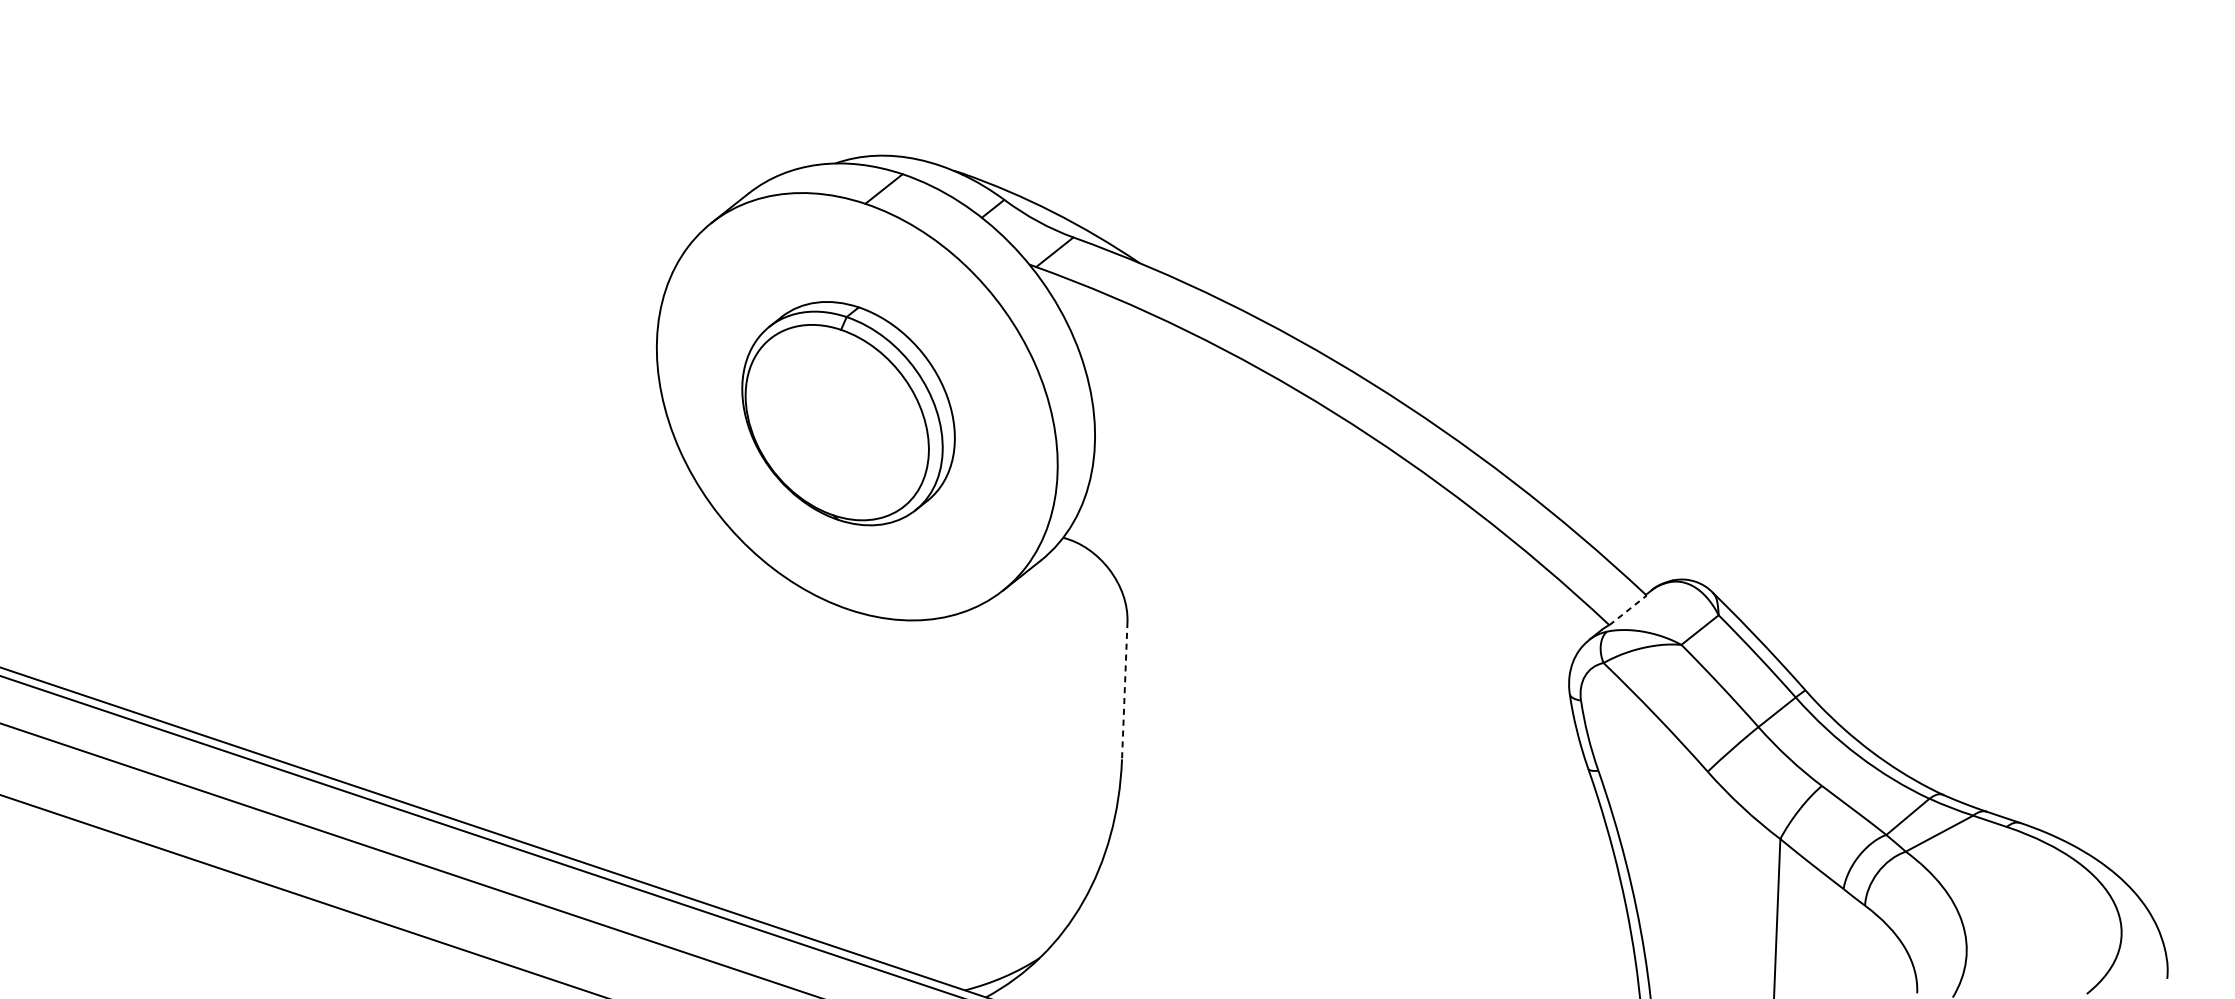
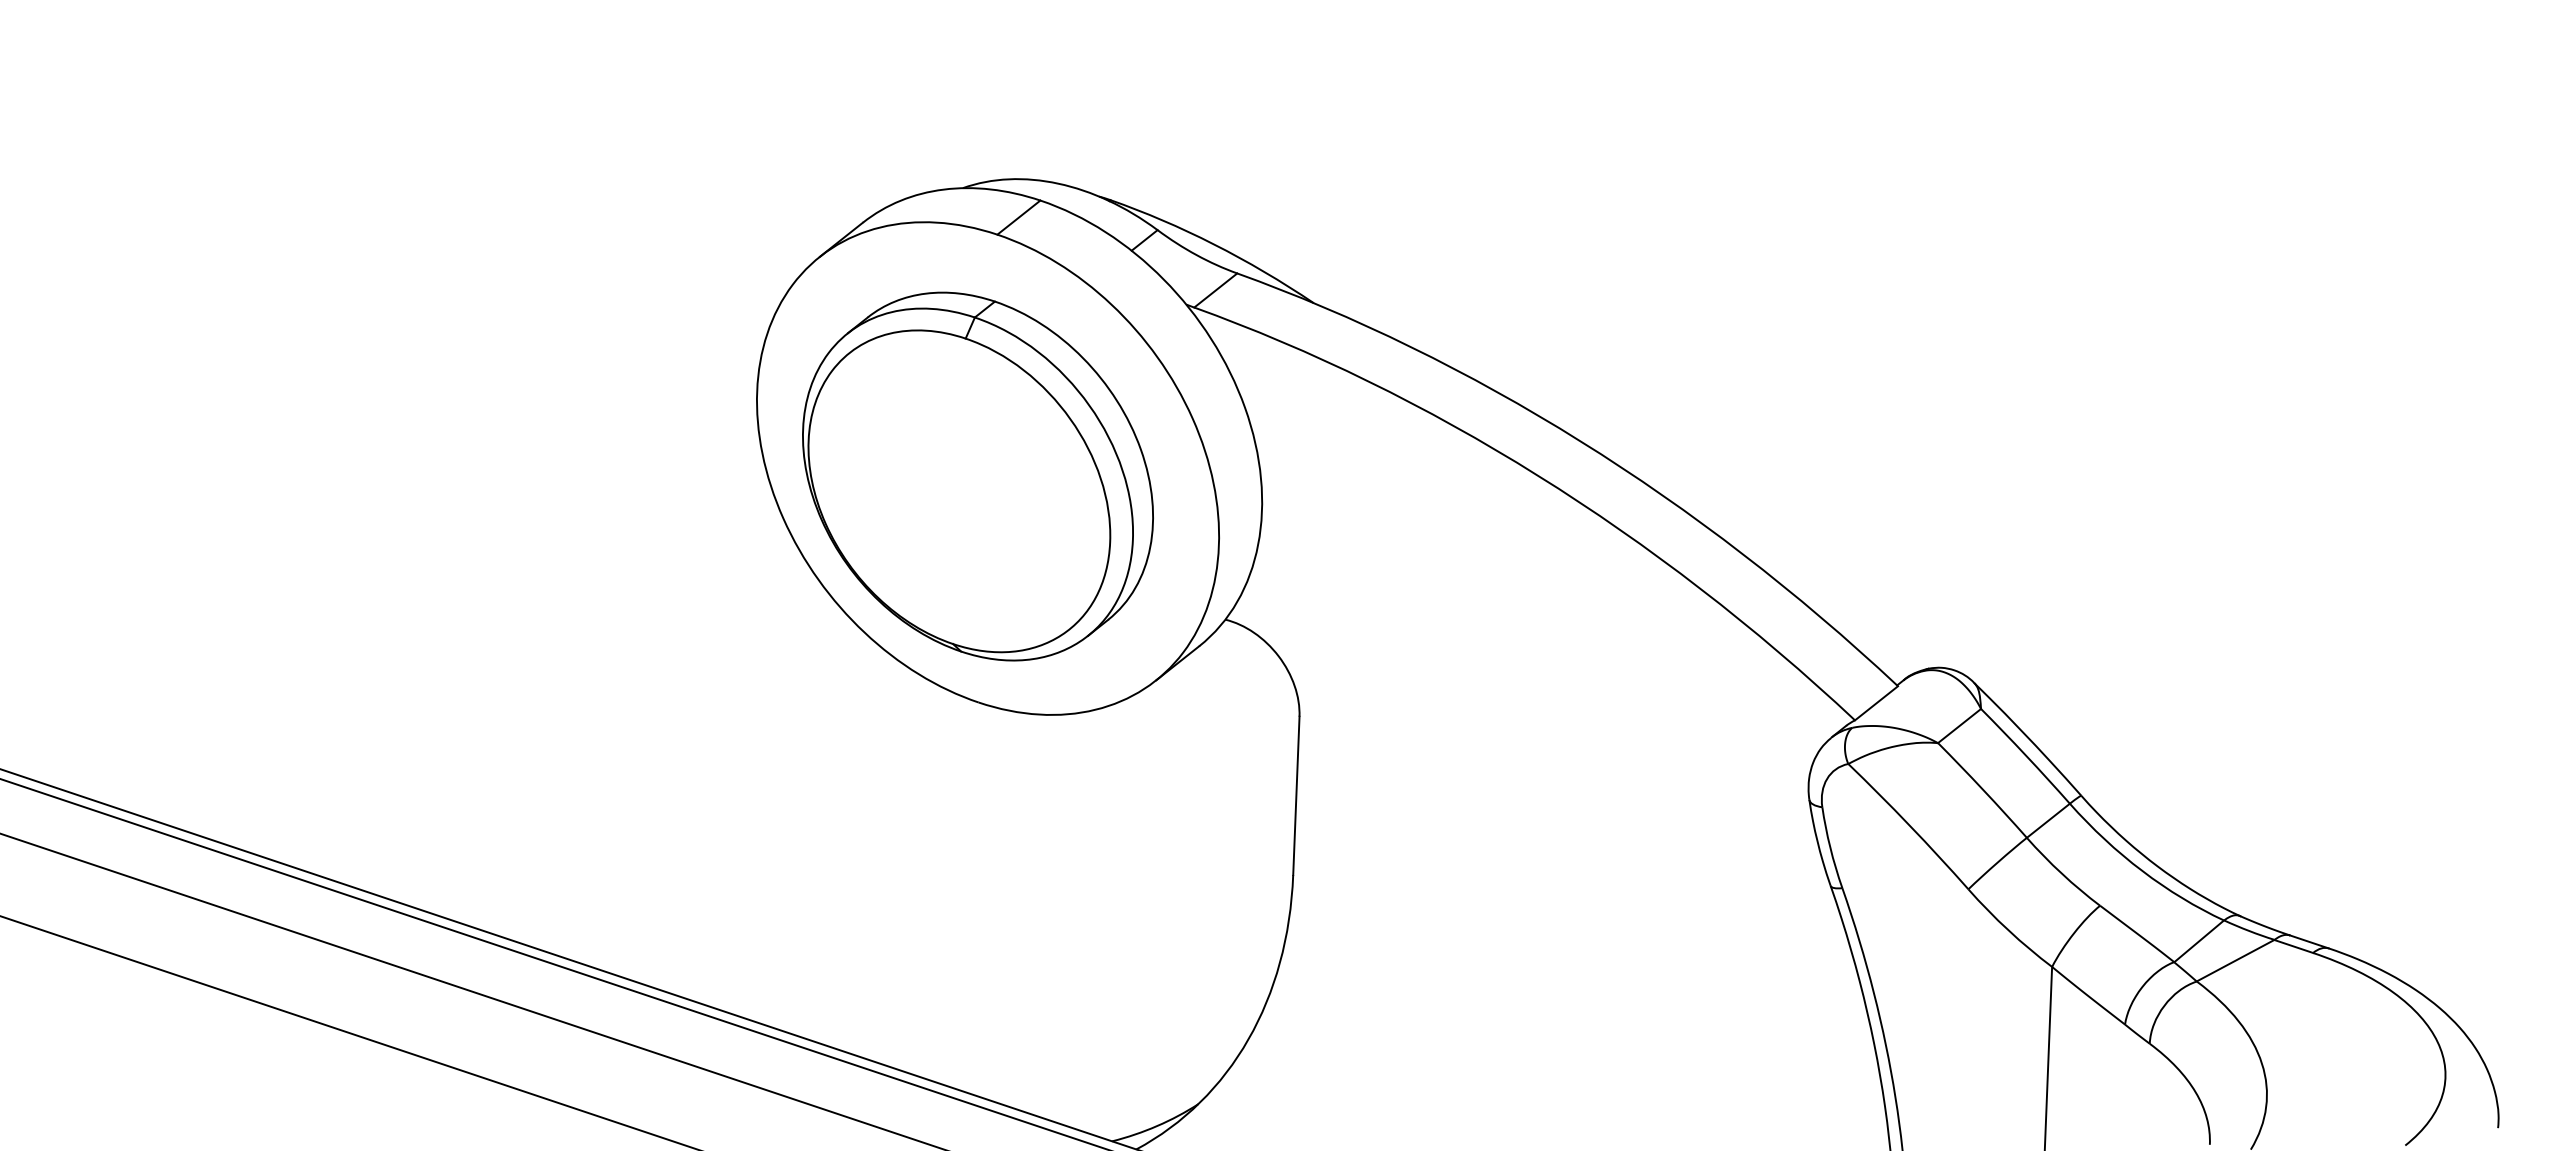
part: (848, 413) -> (977, 476), size x1.43
line: (1628, 610) -> (1876, 703), dashed -> solid
line: (1124, 691) -> (1296, 796), dashed -> solid

